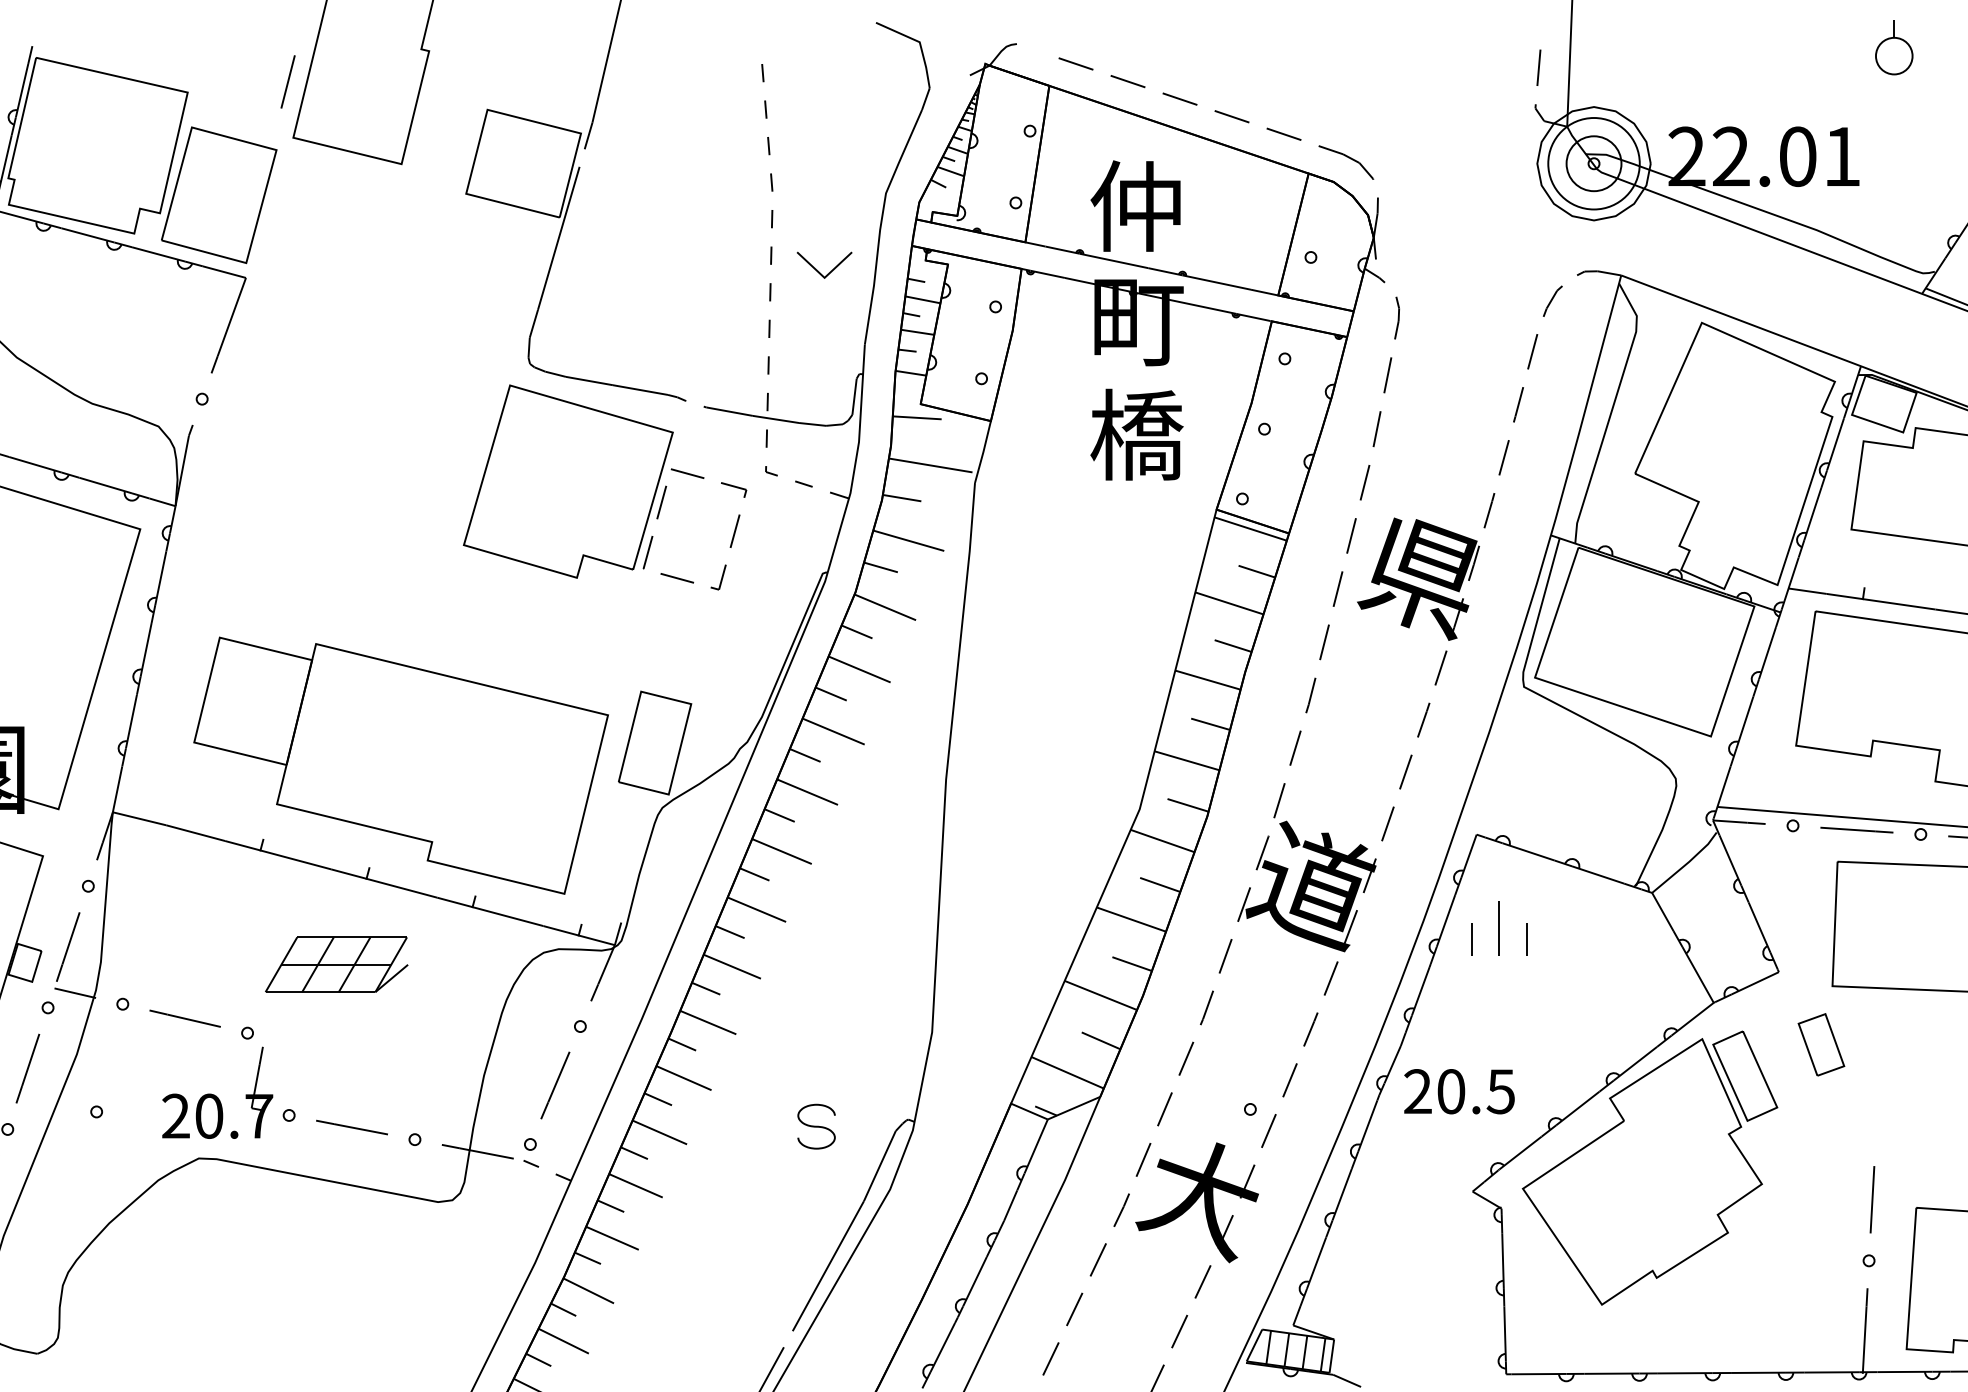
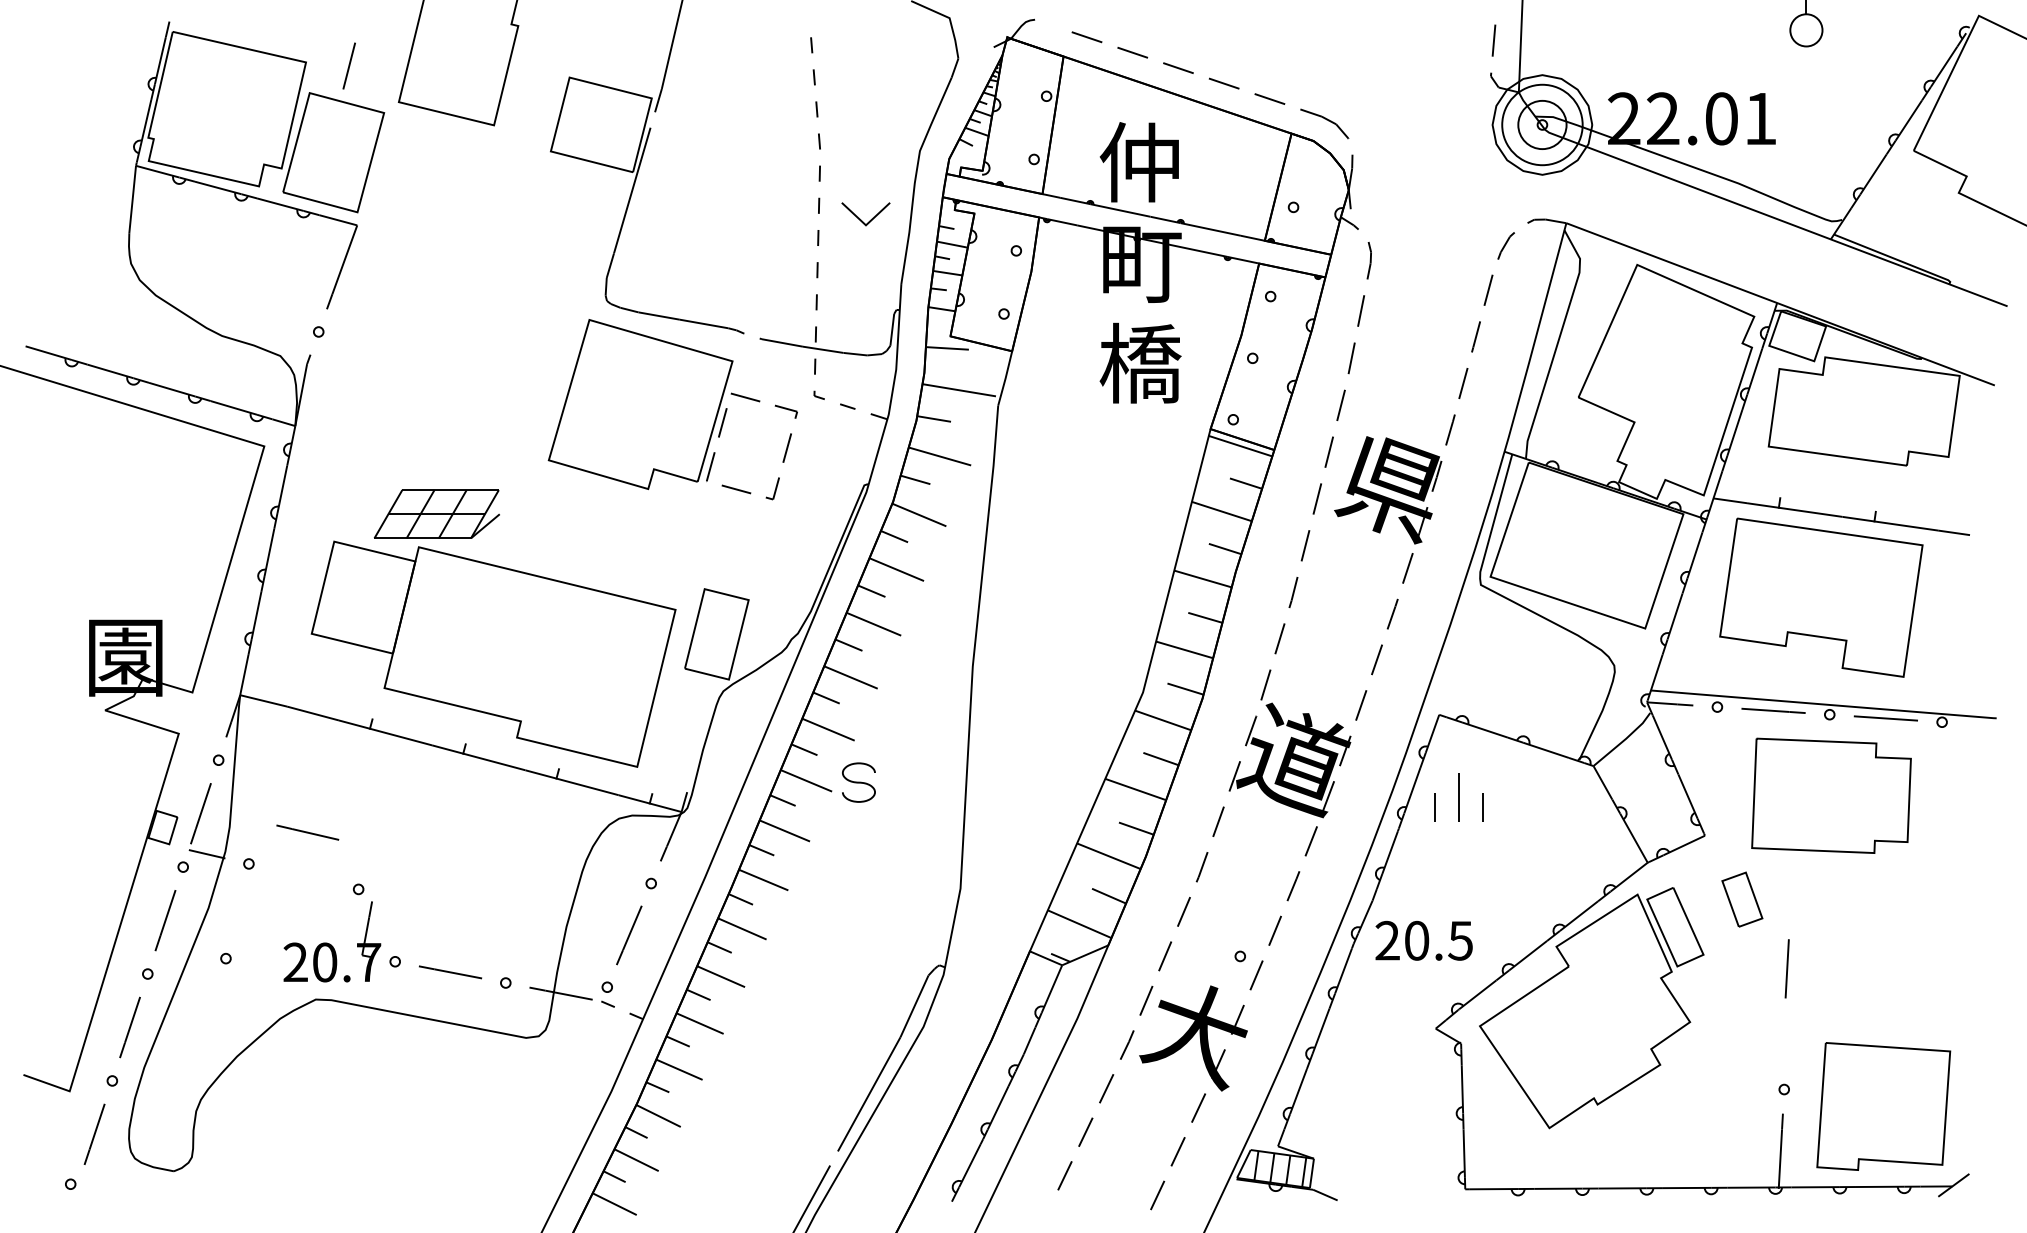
line: (287, 81) -> (348, 65), moved
part: (336, 963) -> (436, 513), moved
line: (184, 1018) -> (307, 832), moved
part: (816, 1126) -> (858, 782), moved
line: (1871, 1199) -> (1786, 968), moved

